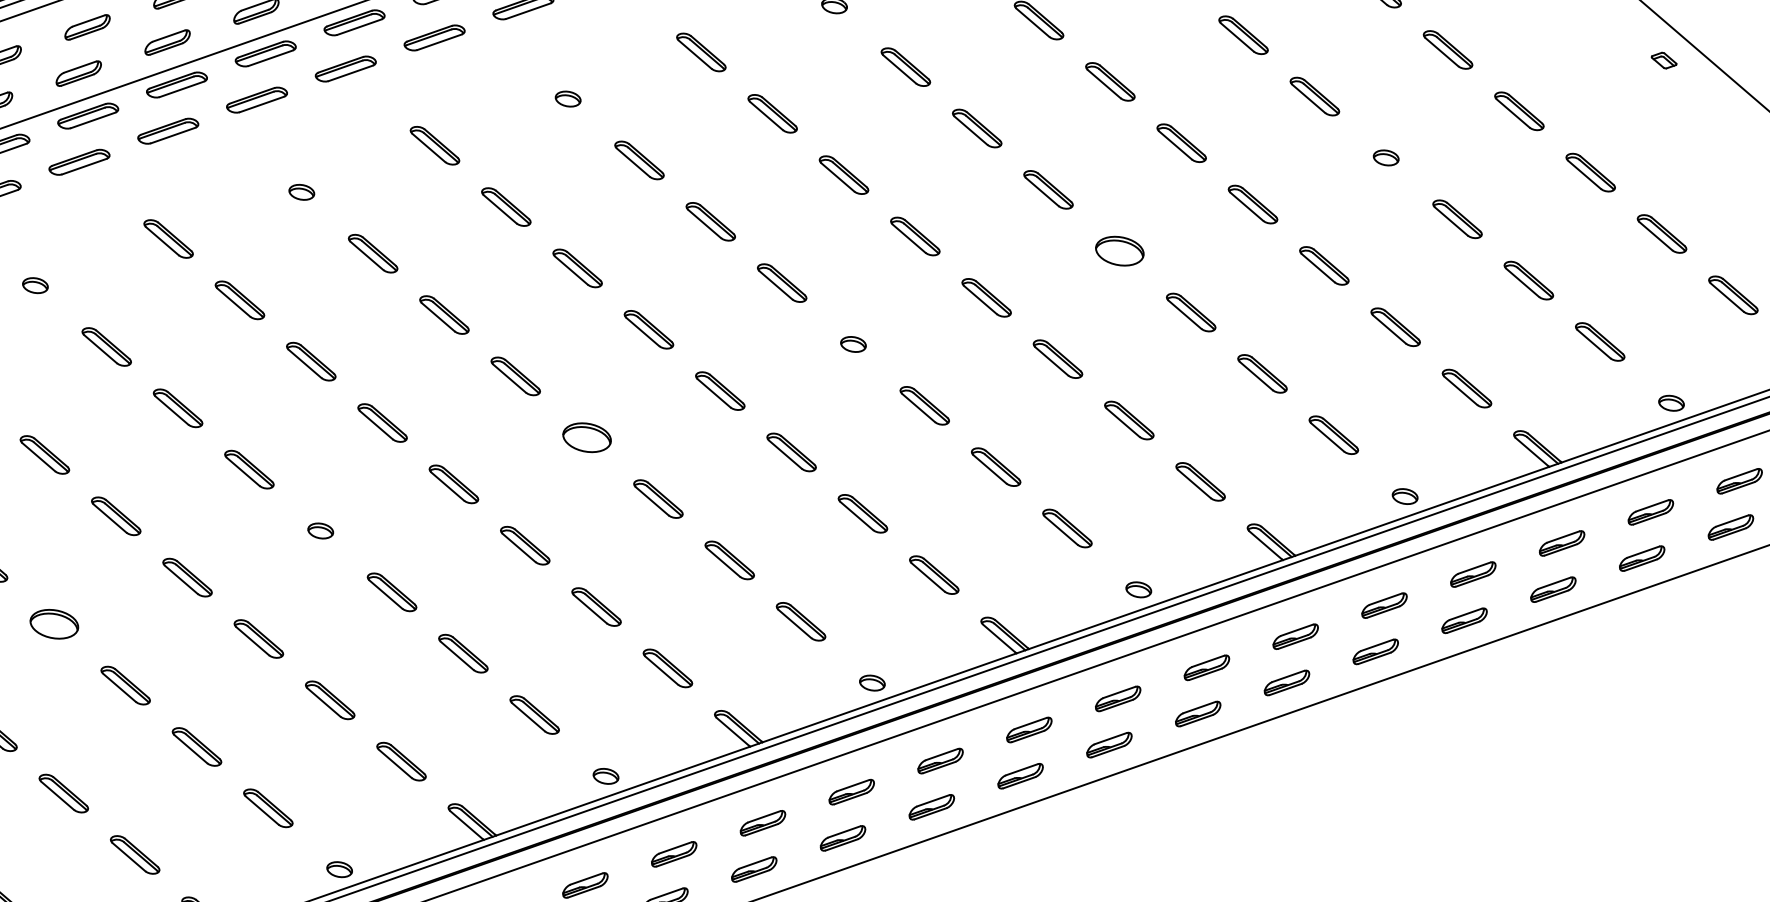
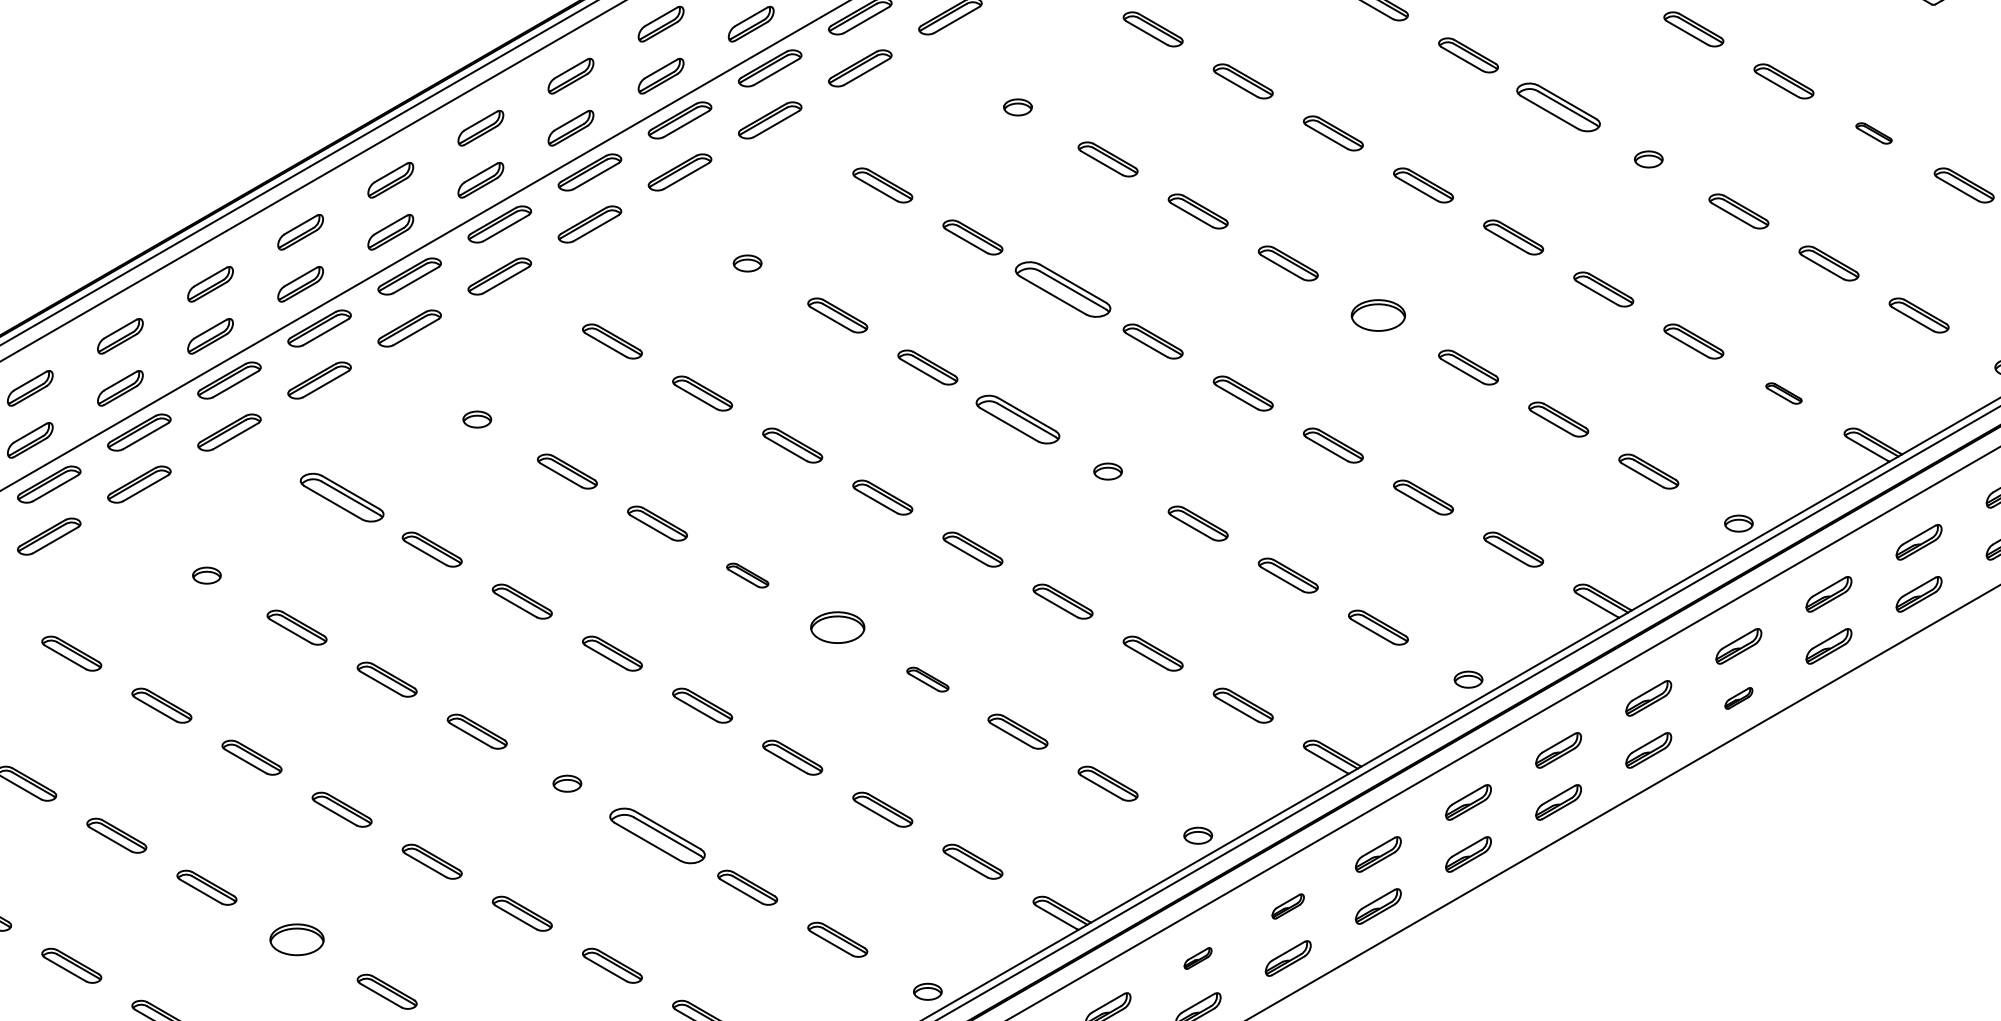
part: (1314, 96) -> (1558, 107), size x1.4
part: (1590, 172) -> (1873, 133), size x0.6
part: (843, 175) -> (1062, 289), size x1.6
part: (168, 238) -> (341, 497), size x1.4
part: (781, 282) -> (1017, 419), size x1.4
part: (515, 376) -> (747, 575), size x0.7
part: (1466, 388) -> (1783, 393), size x0.6
part: (658, 498) -> (927, 679), size x0.7
part: (392, 592) -> (657, 835), size x1.6
part: (1375, 651) -> (1738, 698), size x0.6
part: (939, 760) -> (1287, 906), size x0.7
part: (851, 792) -> (1197, 958), size x0.6

